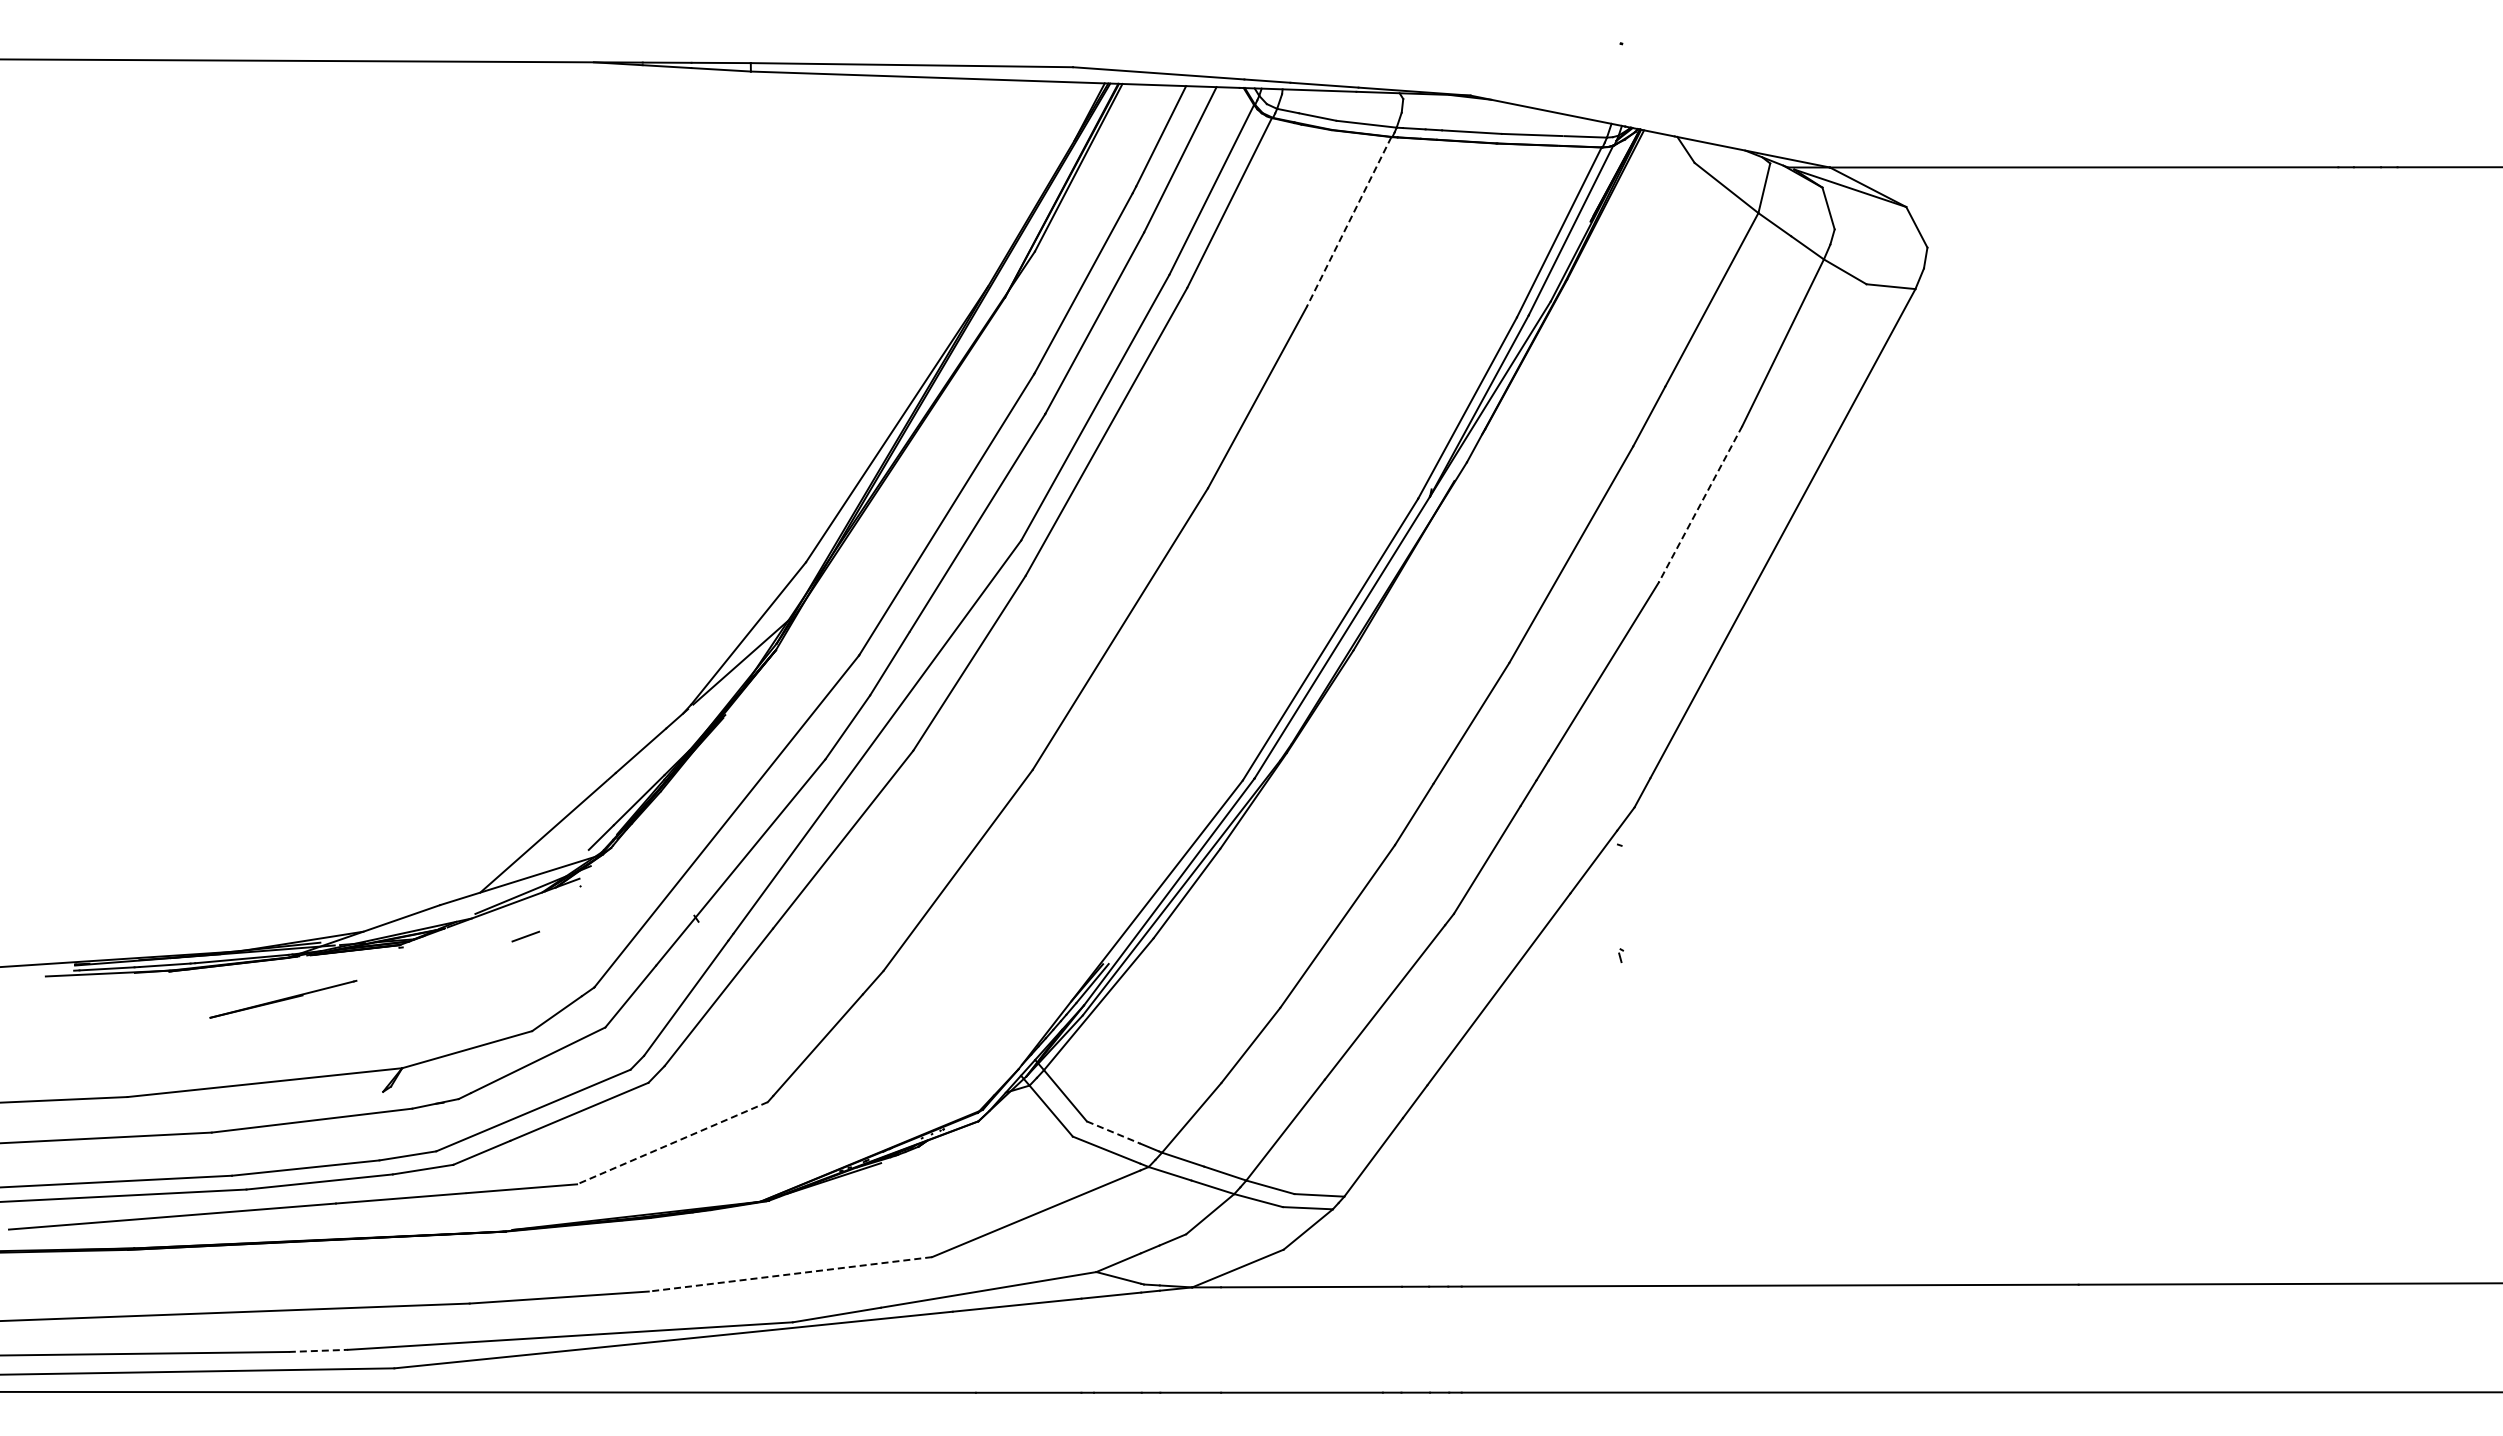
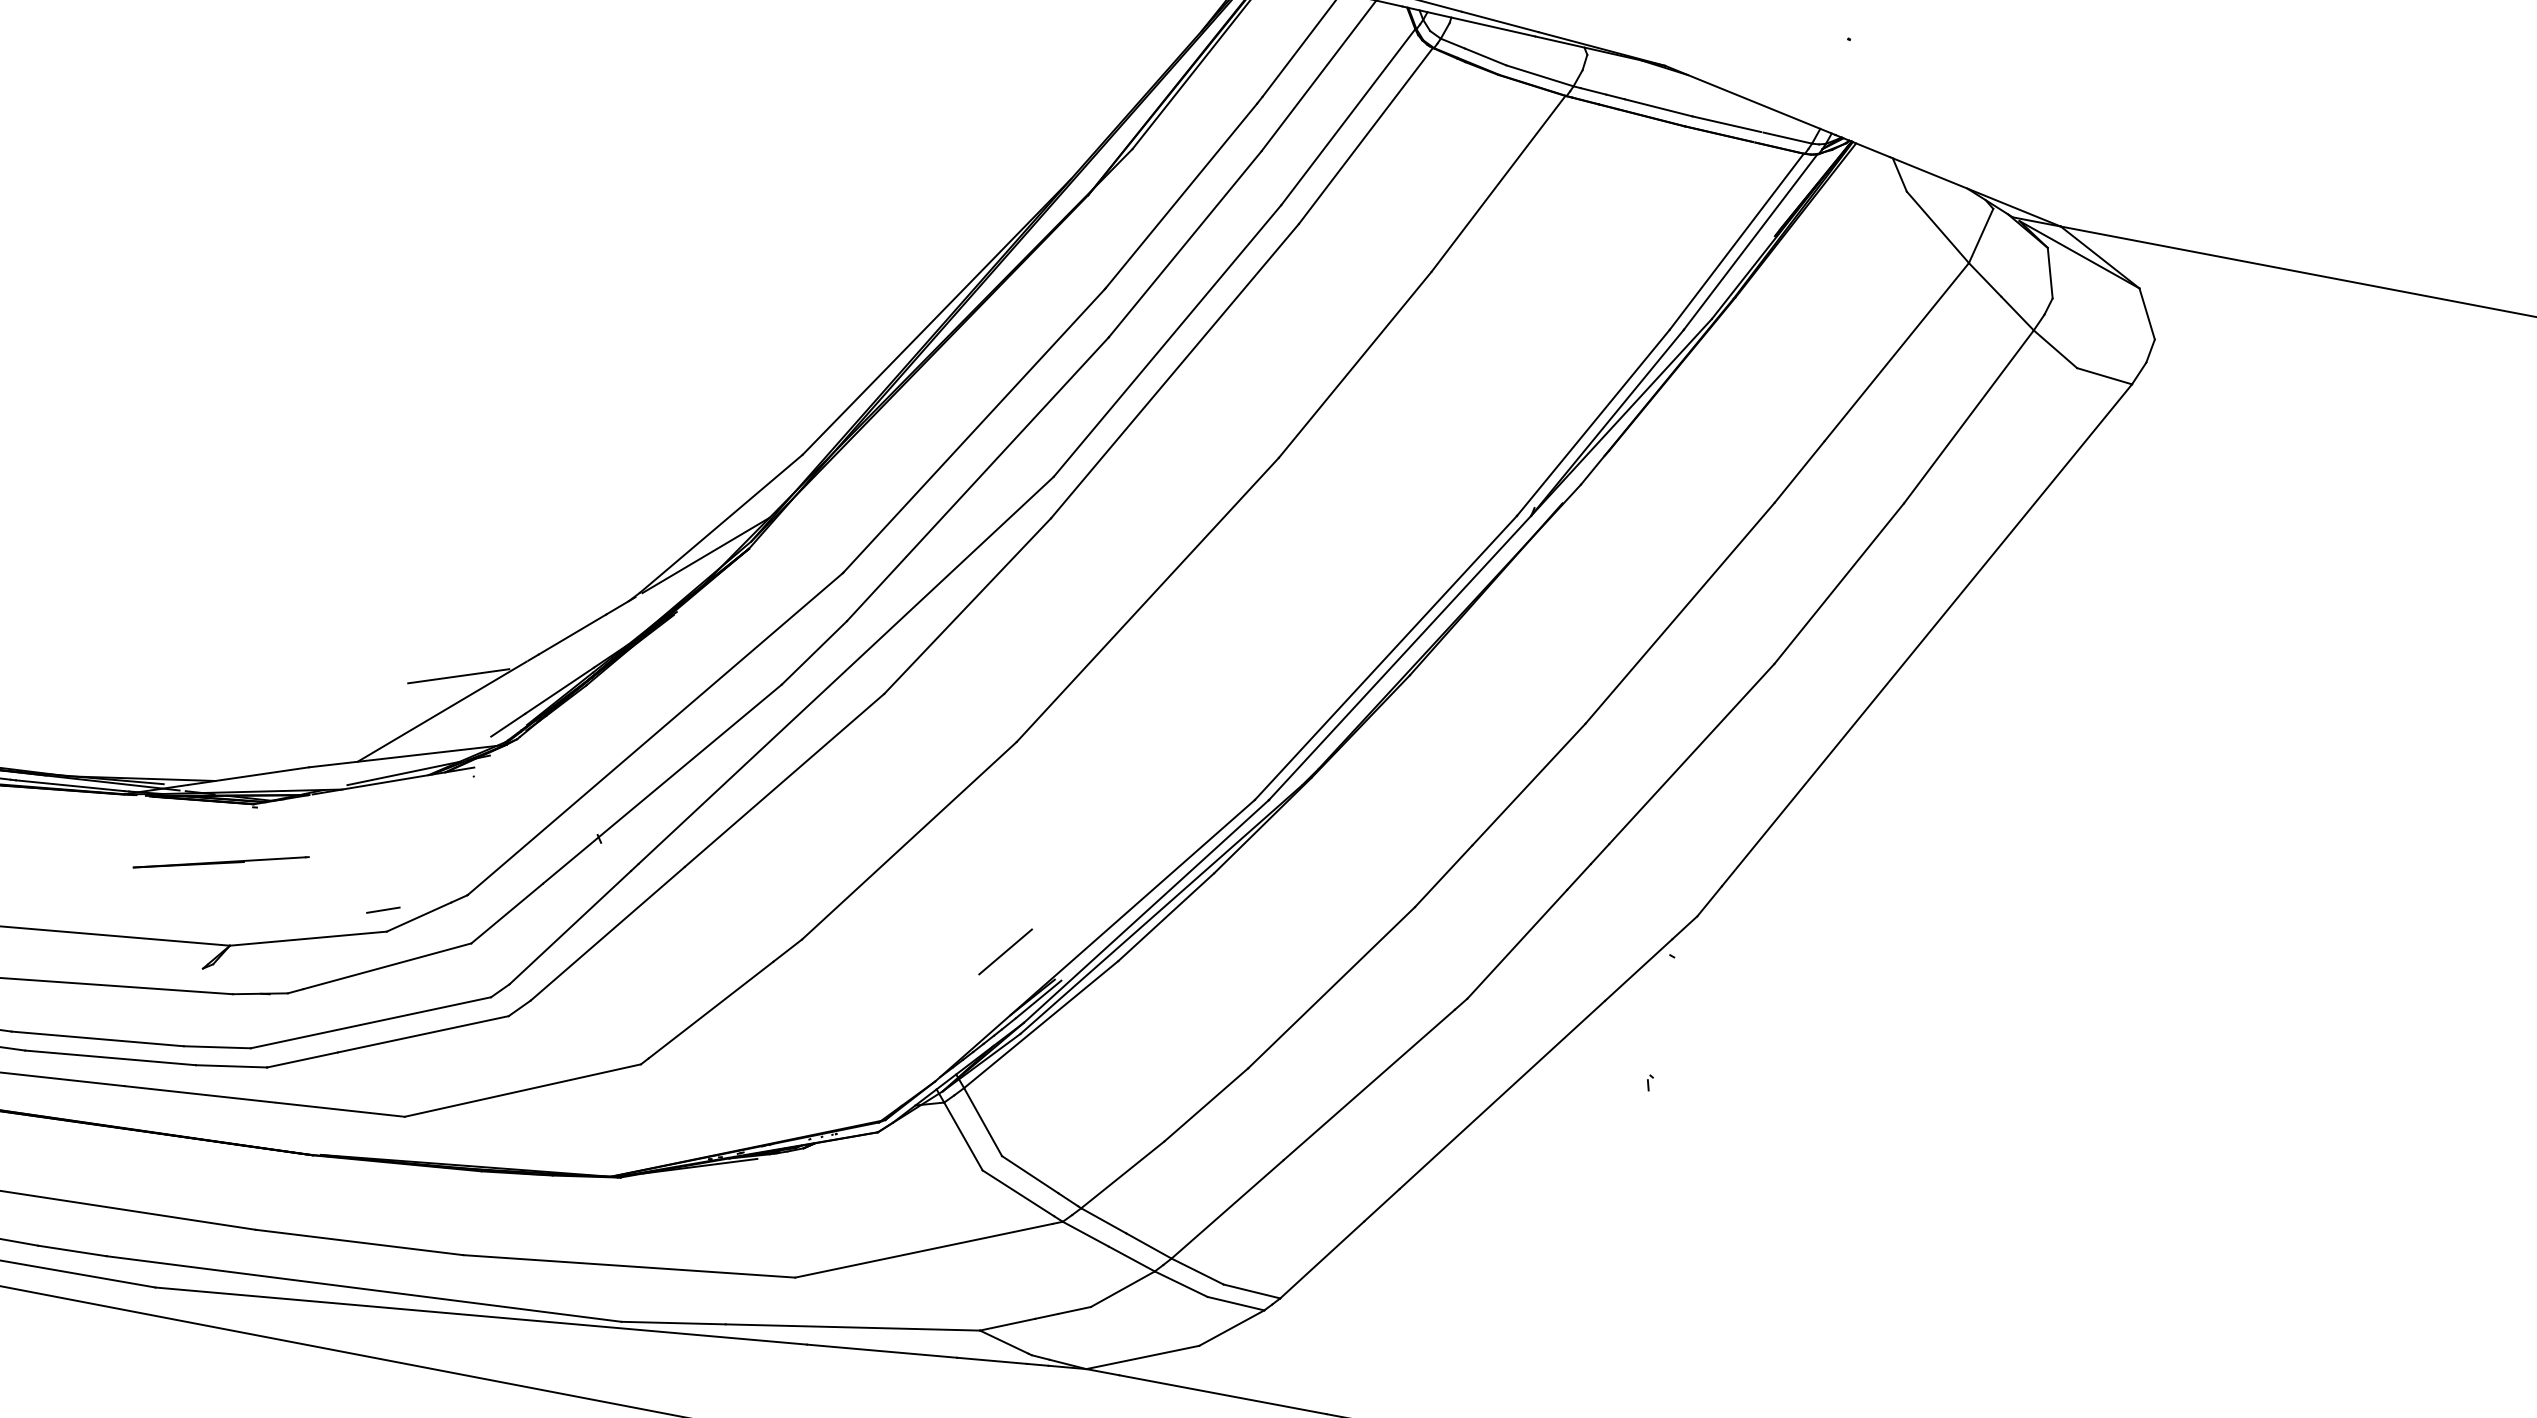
line: (1349, 222) -> (1498, 184), dashed -> solid
line: (1700, 504) -> (1839, 583), dashed -> solid
line: (551, 804) -> (458, 676), added
line: (525, 936) -> (383, 909), moved
line: (1056, 948) -> (1004, 951), added
line: (283, 998) -> (221, 861), moved
line: (1114, 1132) -> (1031, 1174), dashed -> solid
line: (672, 1143) -> (522, 1090), dashed -> solid
line: (790, 1274) -> (629, 1266), dashed -> solid
line: (318, 1350) -> (72, 1250), dashed -> solid

